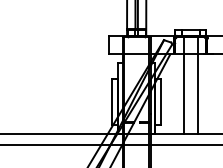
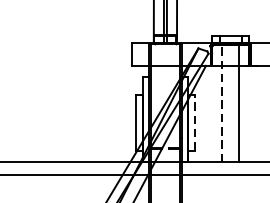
line: (183, 85) -> (222, 103), solid -> dashed
line: (161, 101) -> (195, 122), solid -> dashed

